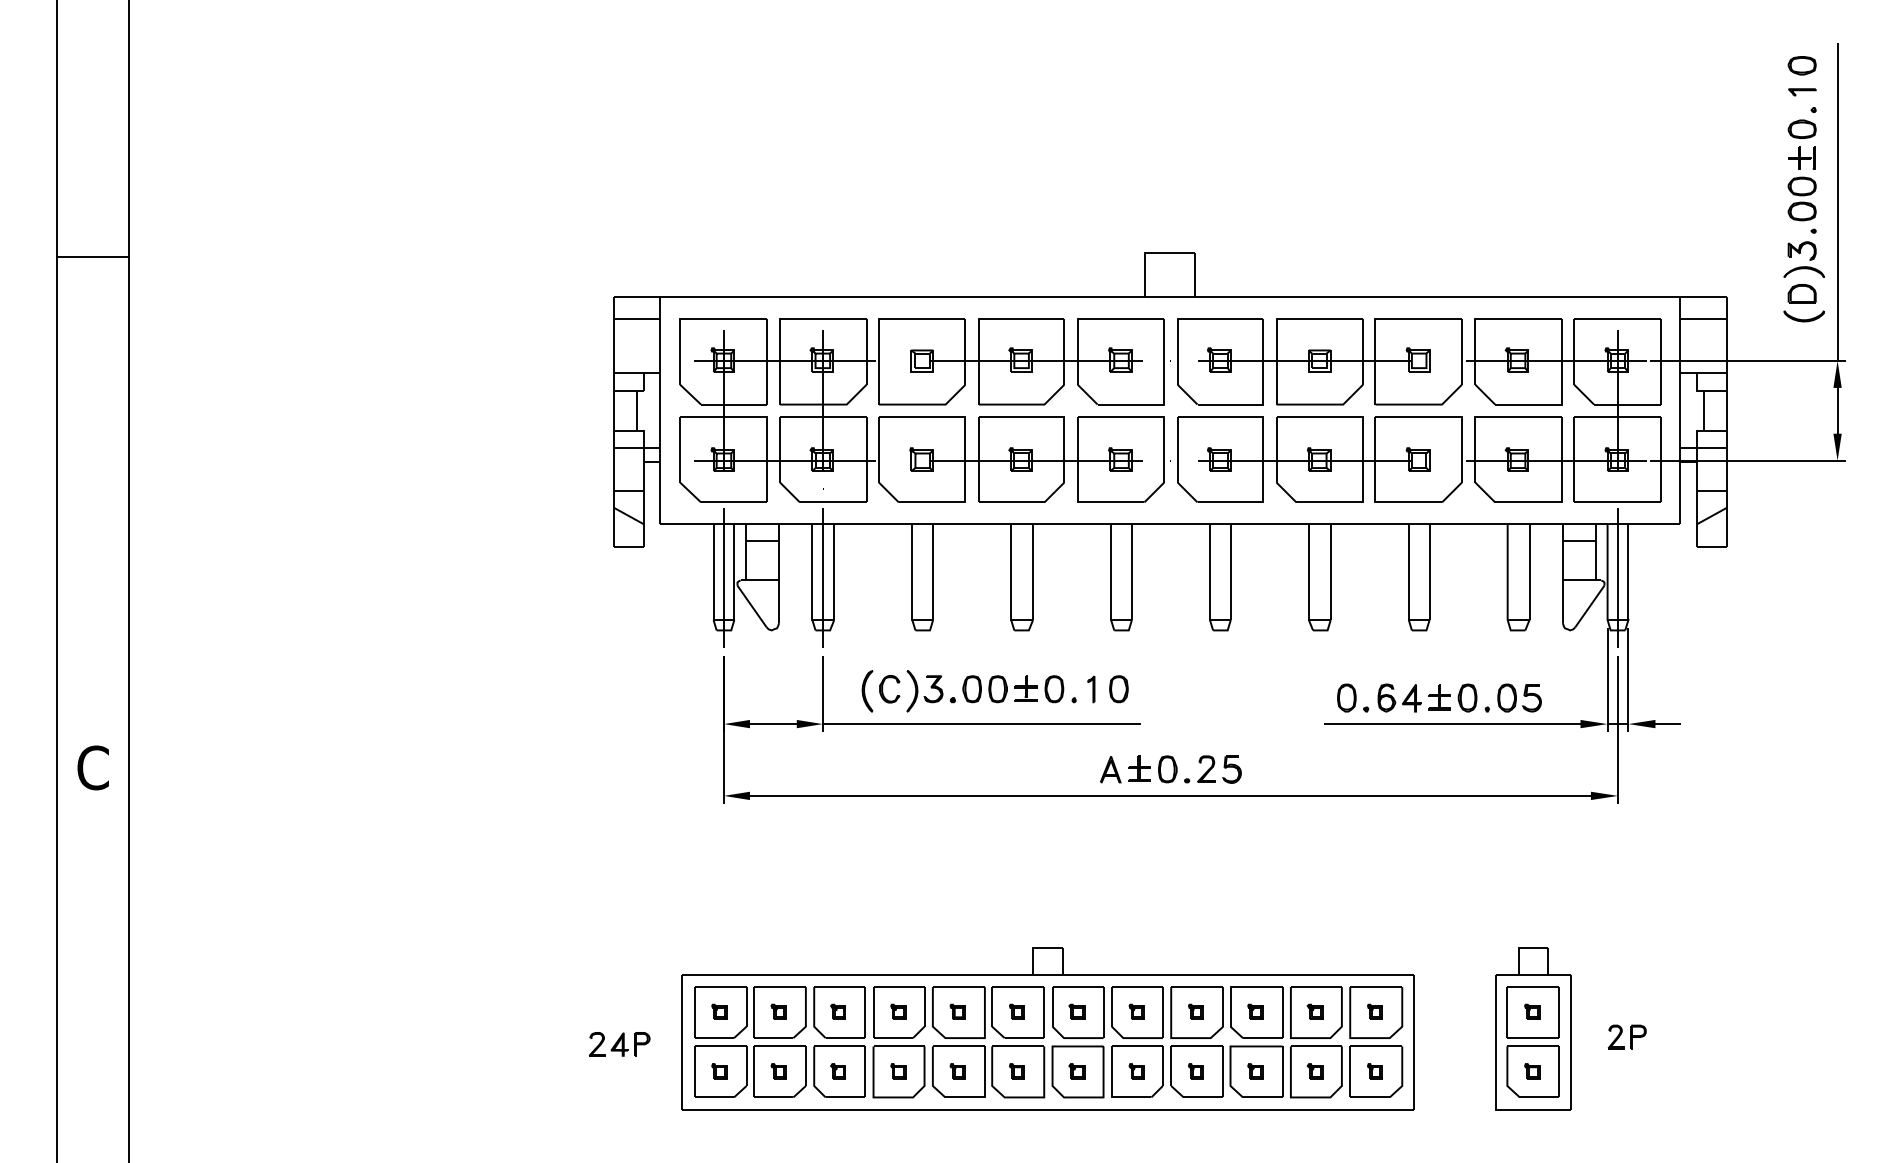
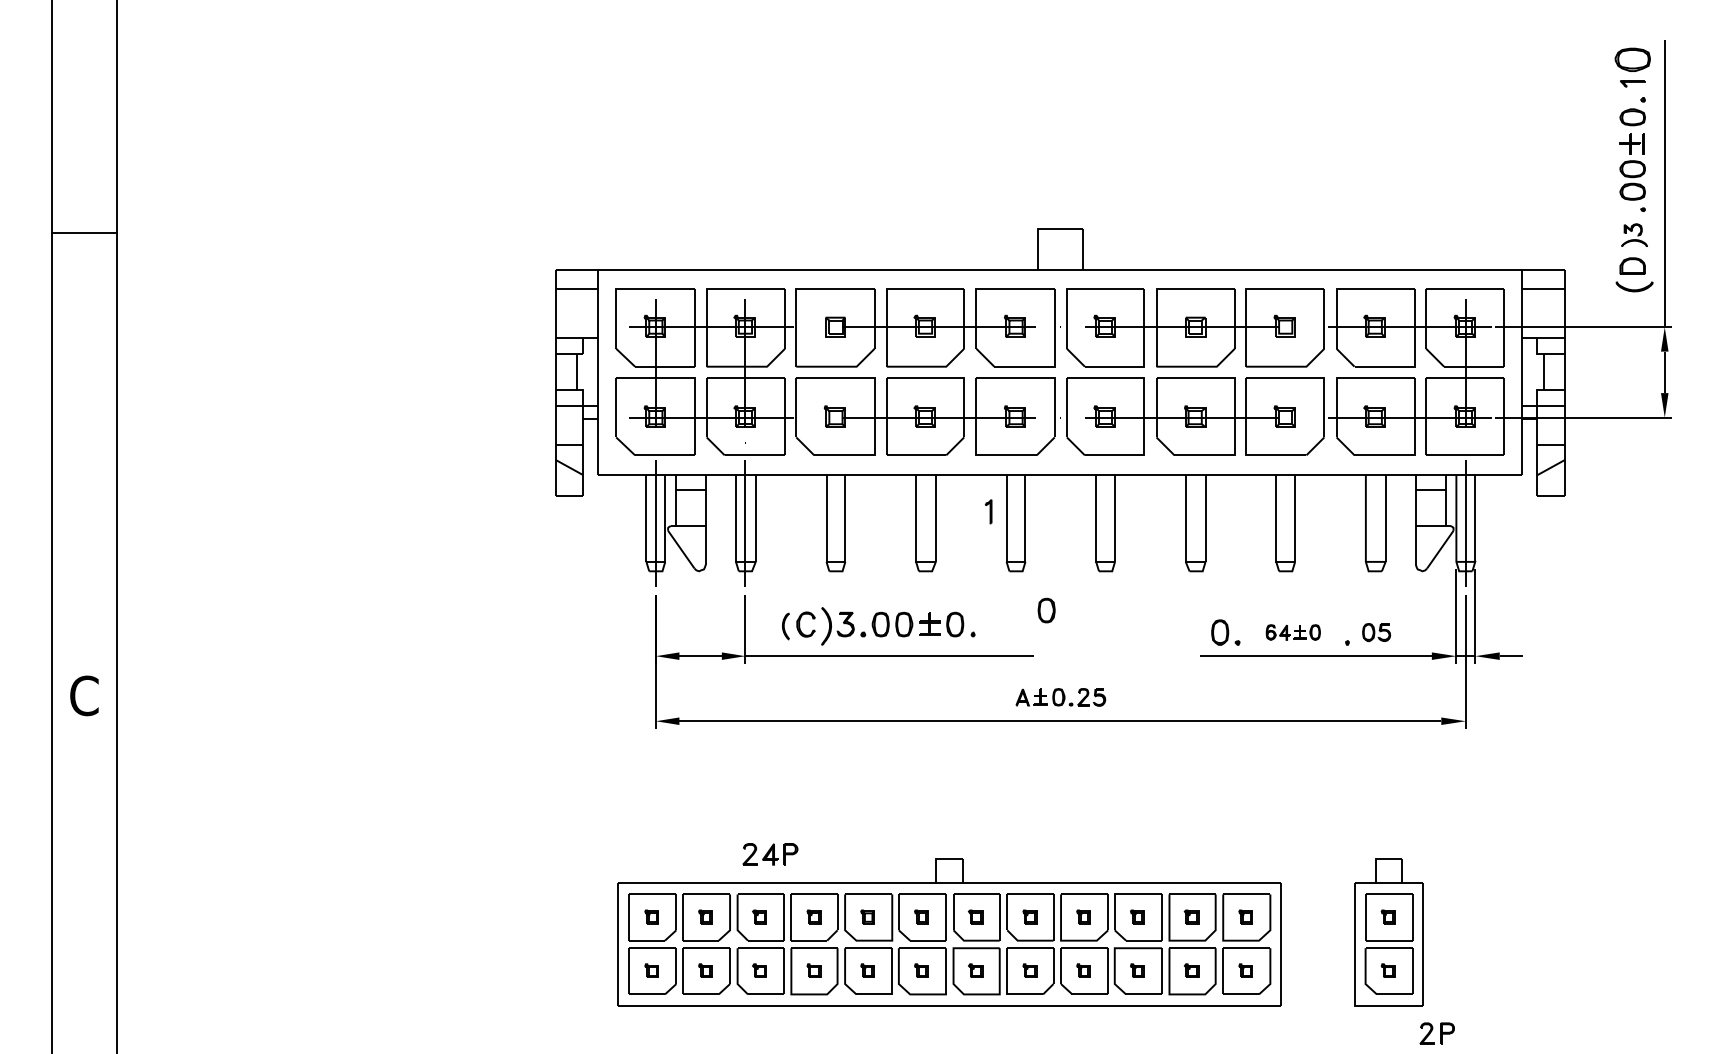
part: (1801, 65) -> (1632, 59), size x1.4
part: (1804, 258) -> (1634, 234), size x0.7
part: (1091, 689) -> (988, 511), moved
part: (1118, 689) -> (1046, 610), moved
part: (867, 691) -> (785, 626), size x0.7
part: (1427, 697) -> (1293, 632), size x0.6
part: (1519, 697) -> (1376, 632), size x0.7
part: (1170, 769) -> (1060, 697), size x0.7
part: (1626, 1036) -> (1436, 1033), moved
part: (619, 1044) -> (770, 854), moved

